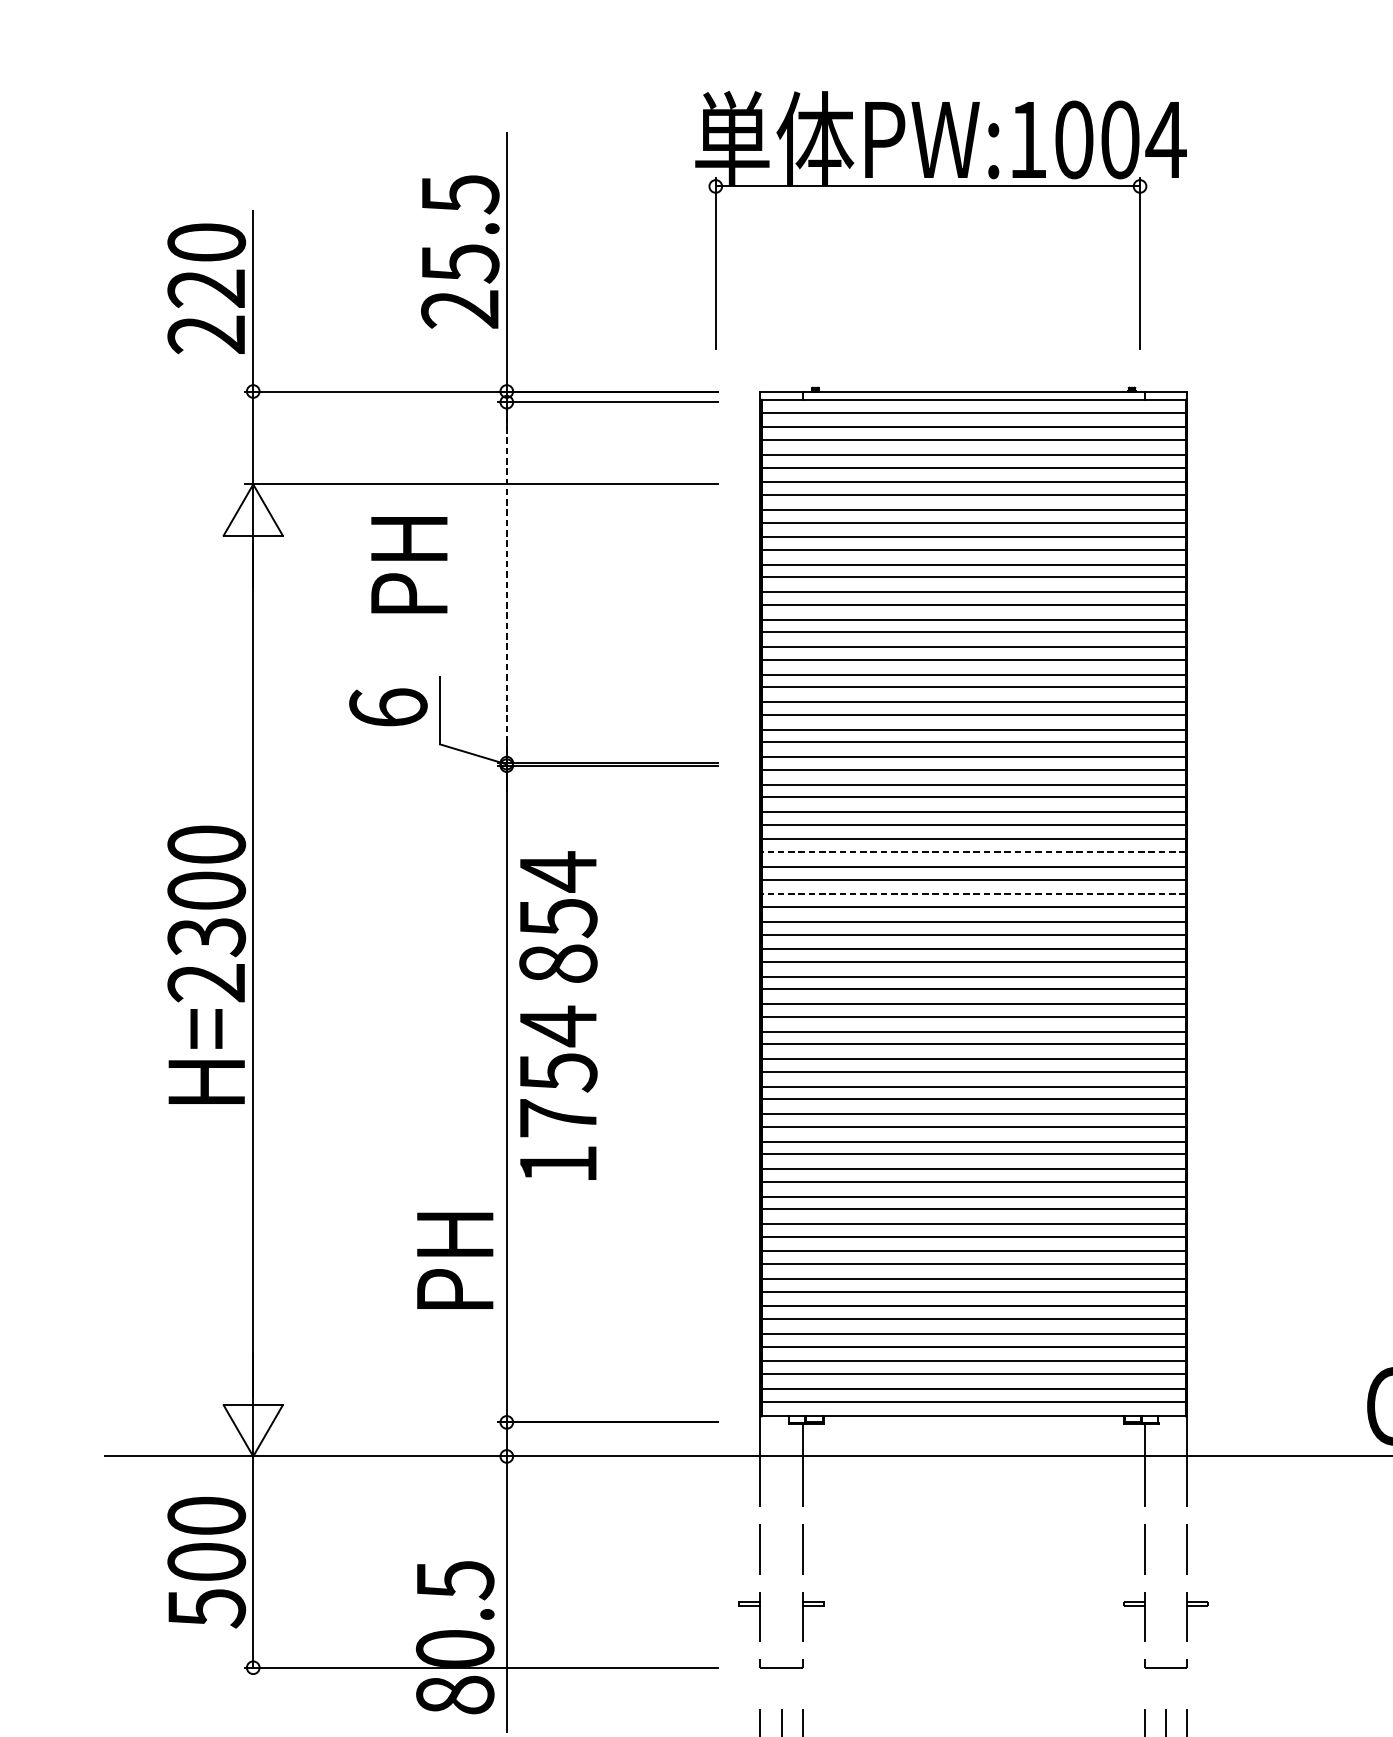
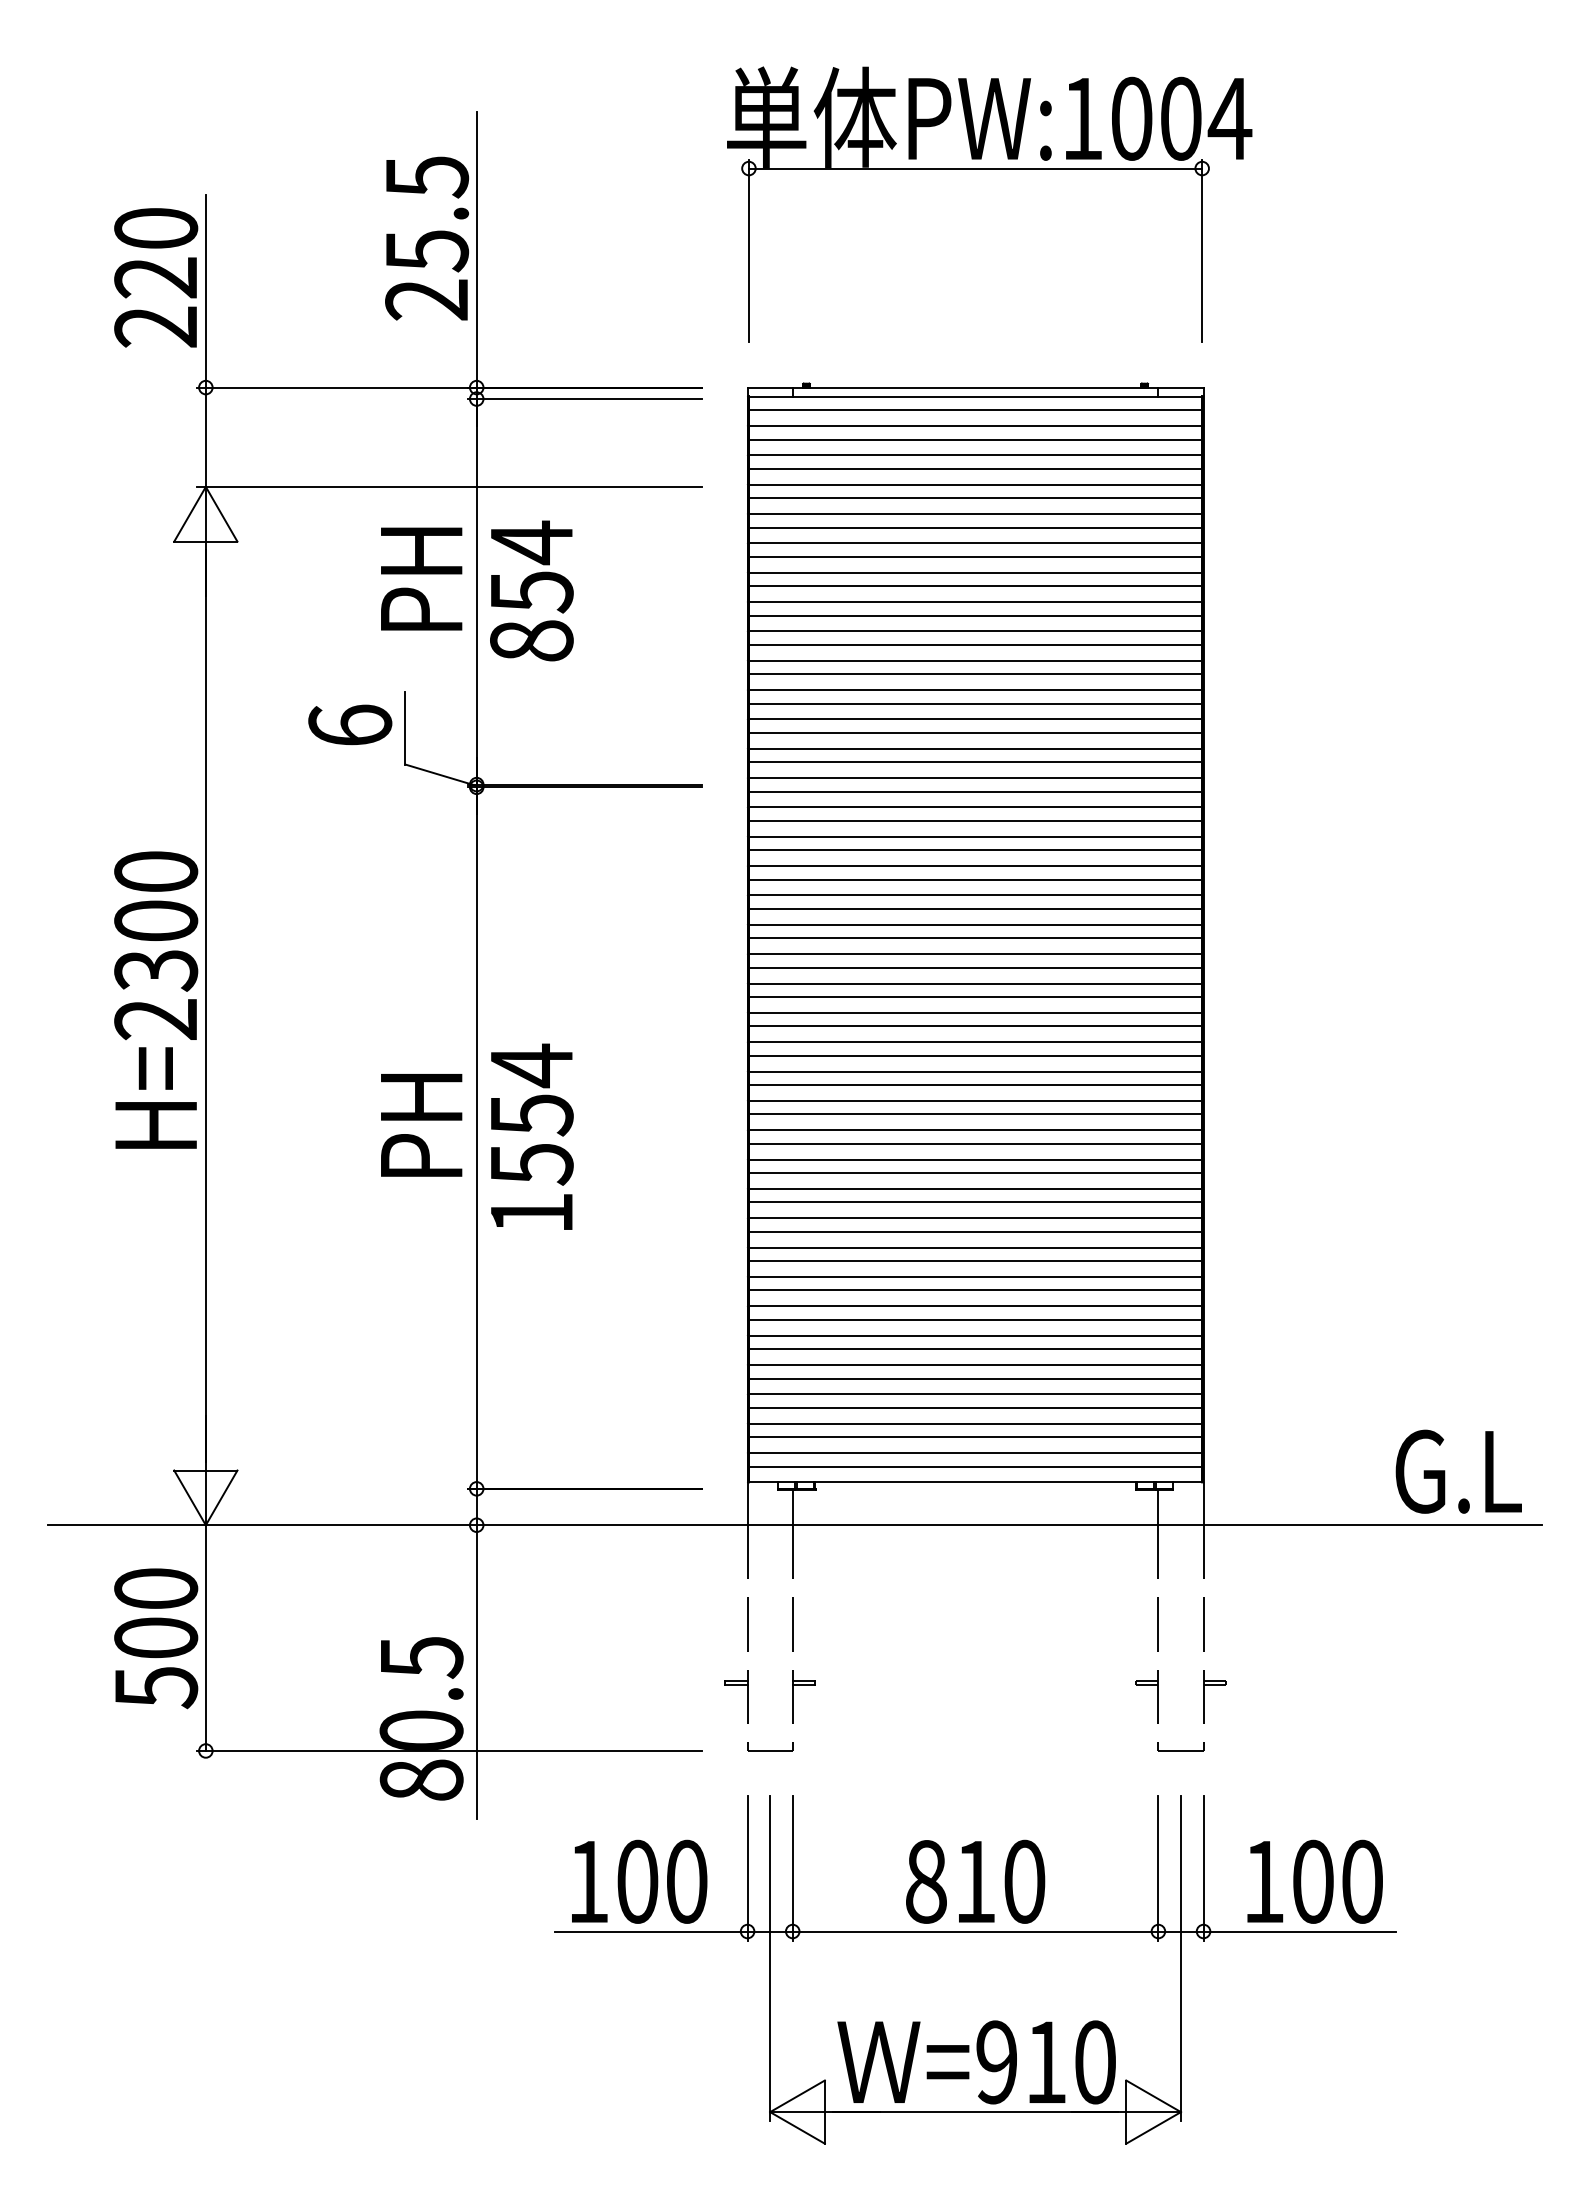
part: (940, 187) -> (989, 169), moved
text: (409, 564) -> (421, 578), moved
line: (506, 582) -> (476, 591), dashed -> solid
line: (973, 851) -> (975, 879), dashed -> solid
line: (973, 894) -> (975, 924), dashed -> solid
text: (558, 916) -> (531, 590), moved
text: (559, 1118) -> (532, 1164), 1754 -> 1554
text: (455, 1261) -> (421, 1125), moved

